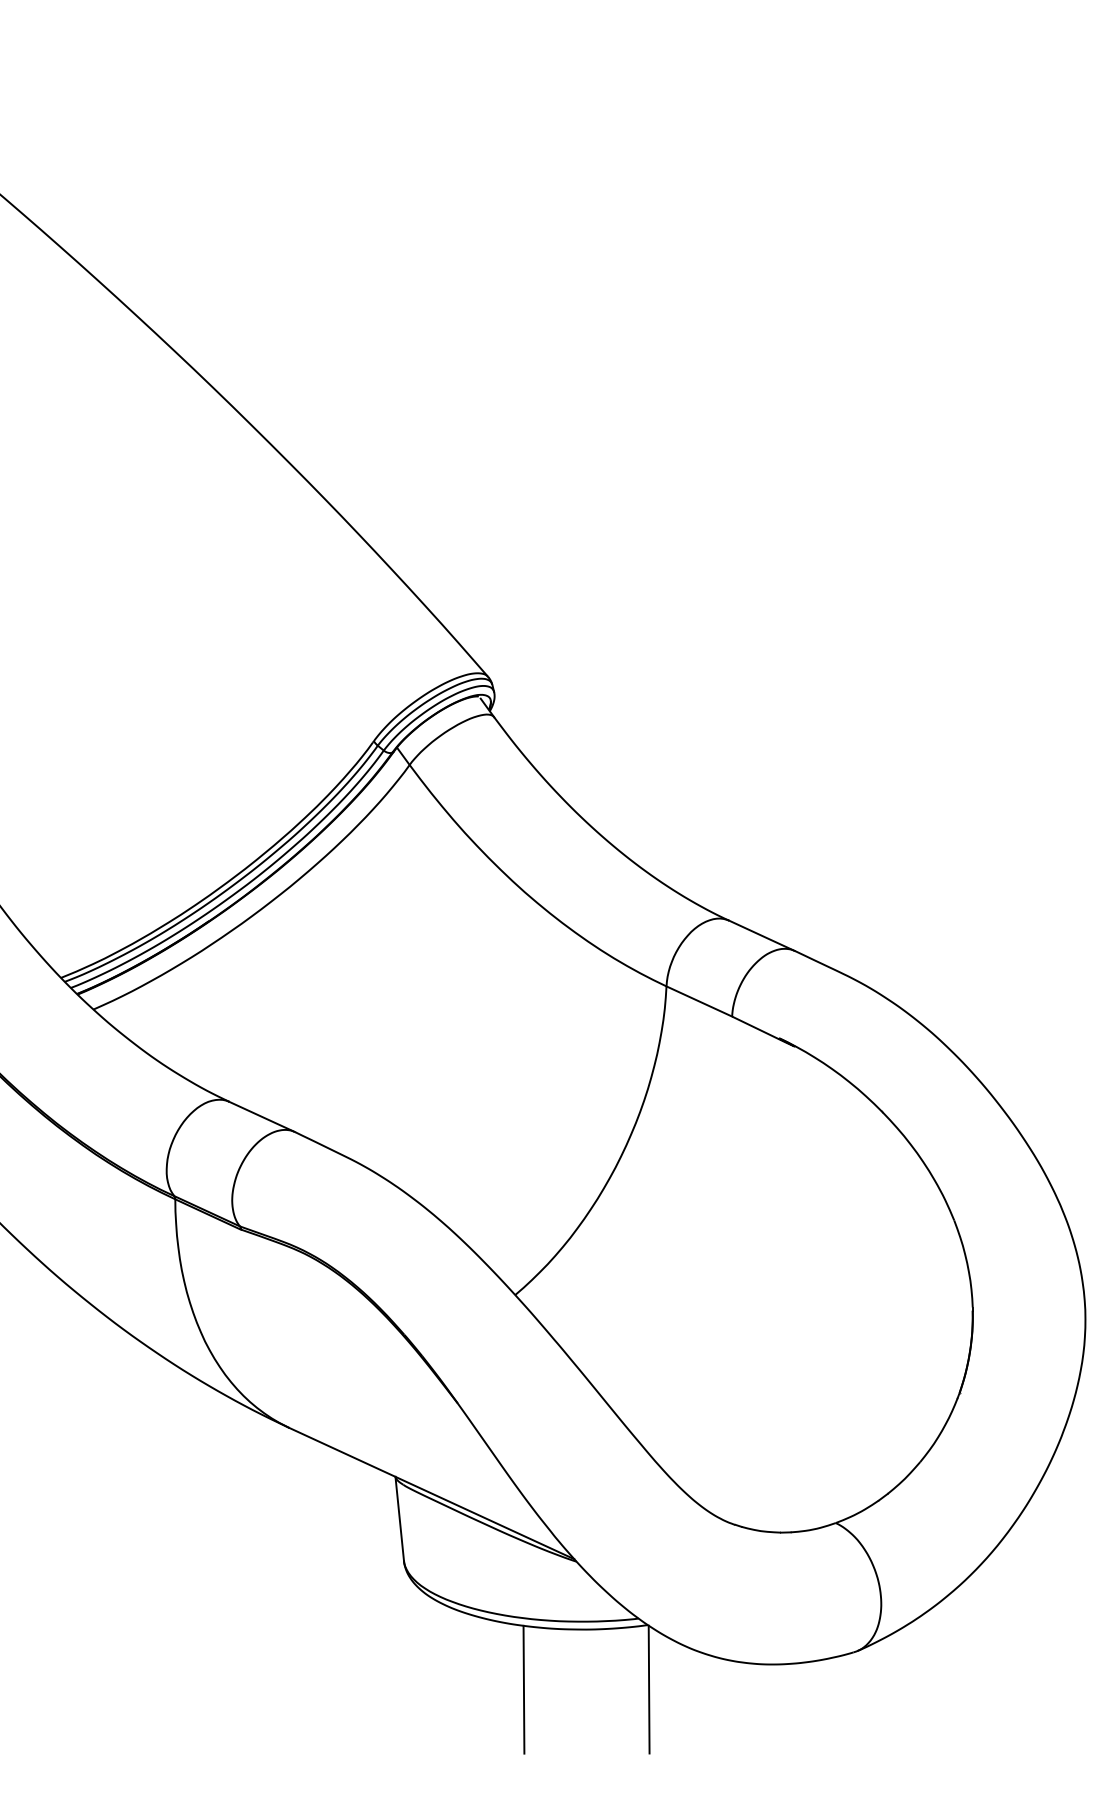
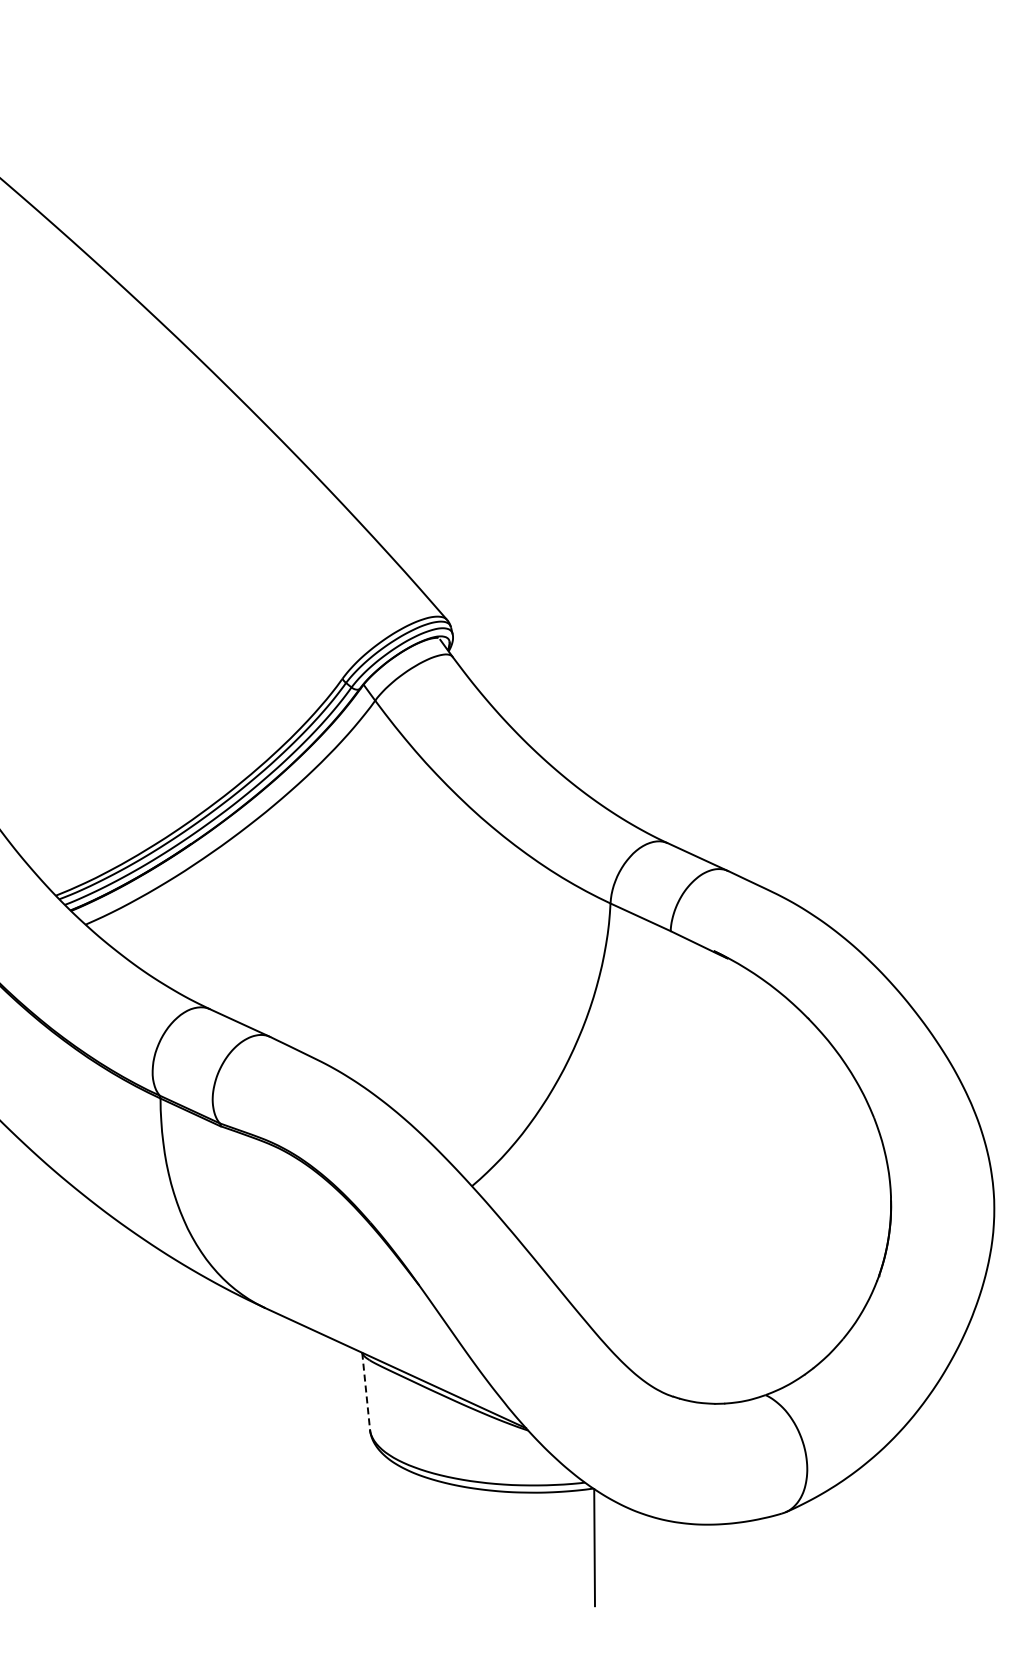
line: (400, 1519) -> (366, 1391), solid -> dashed
line: (523, 1689) -> (479, 1547), removed

